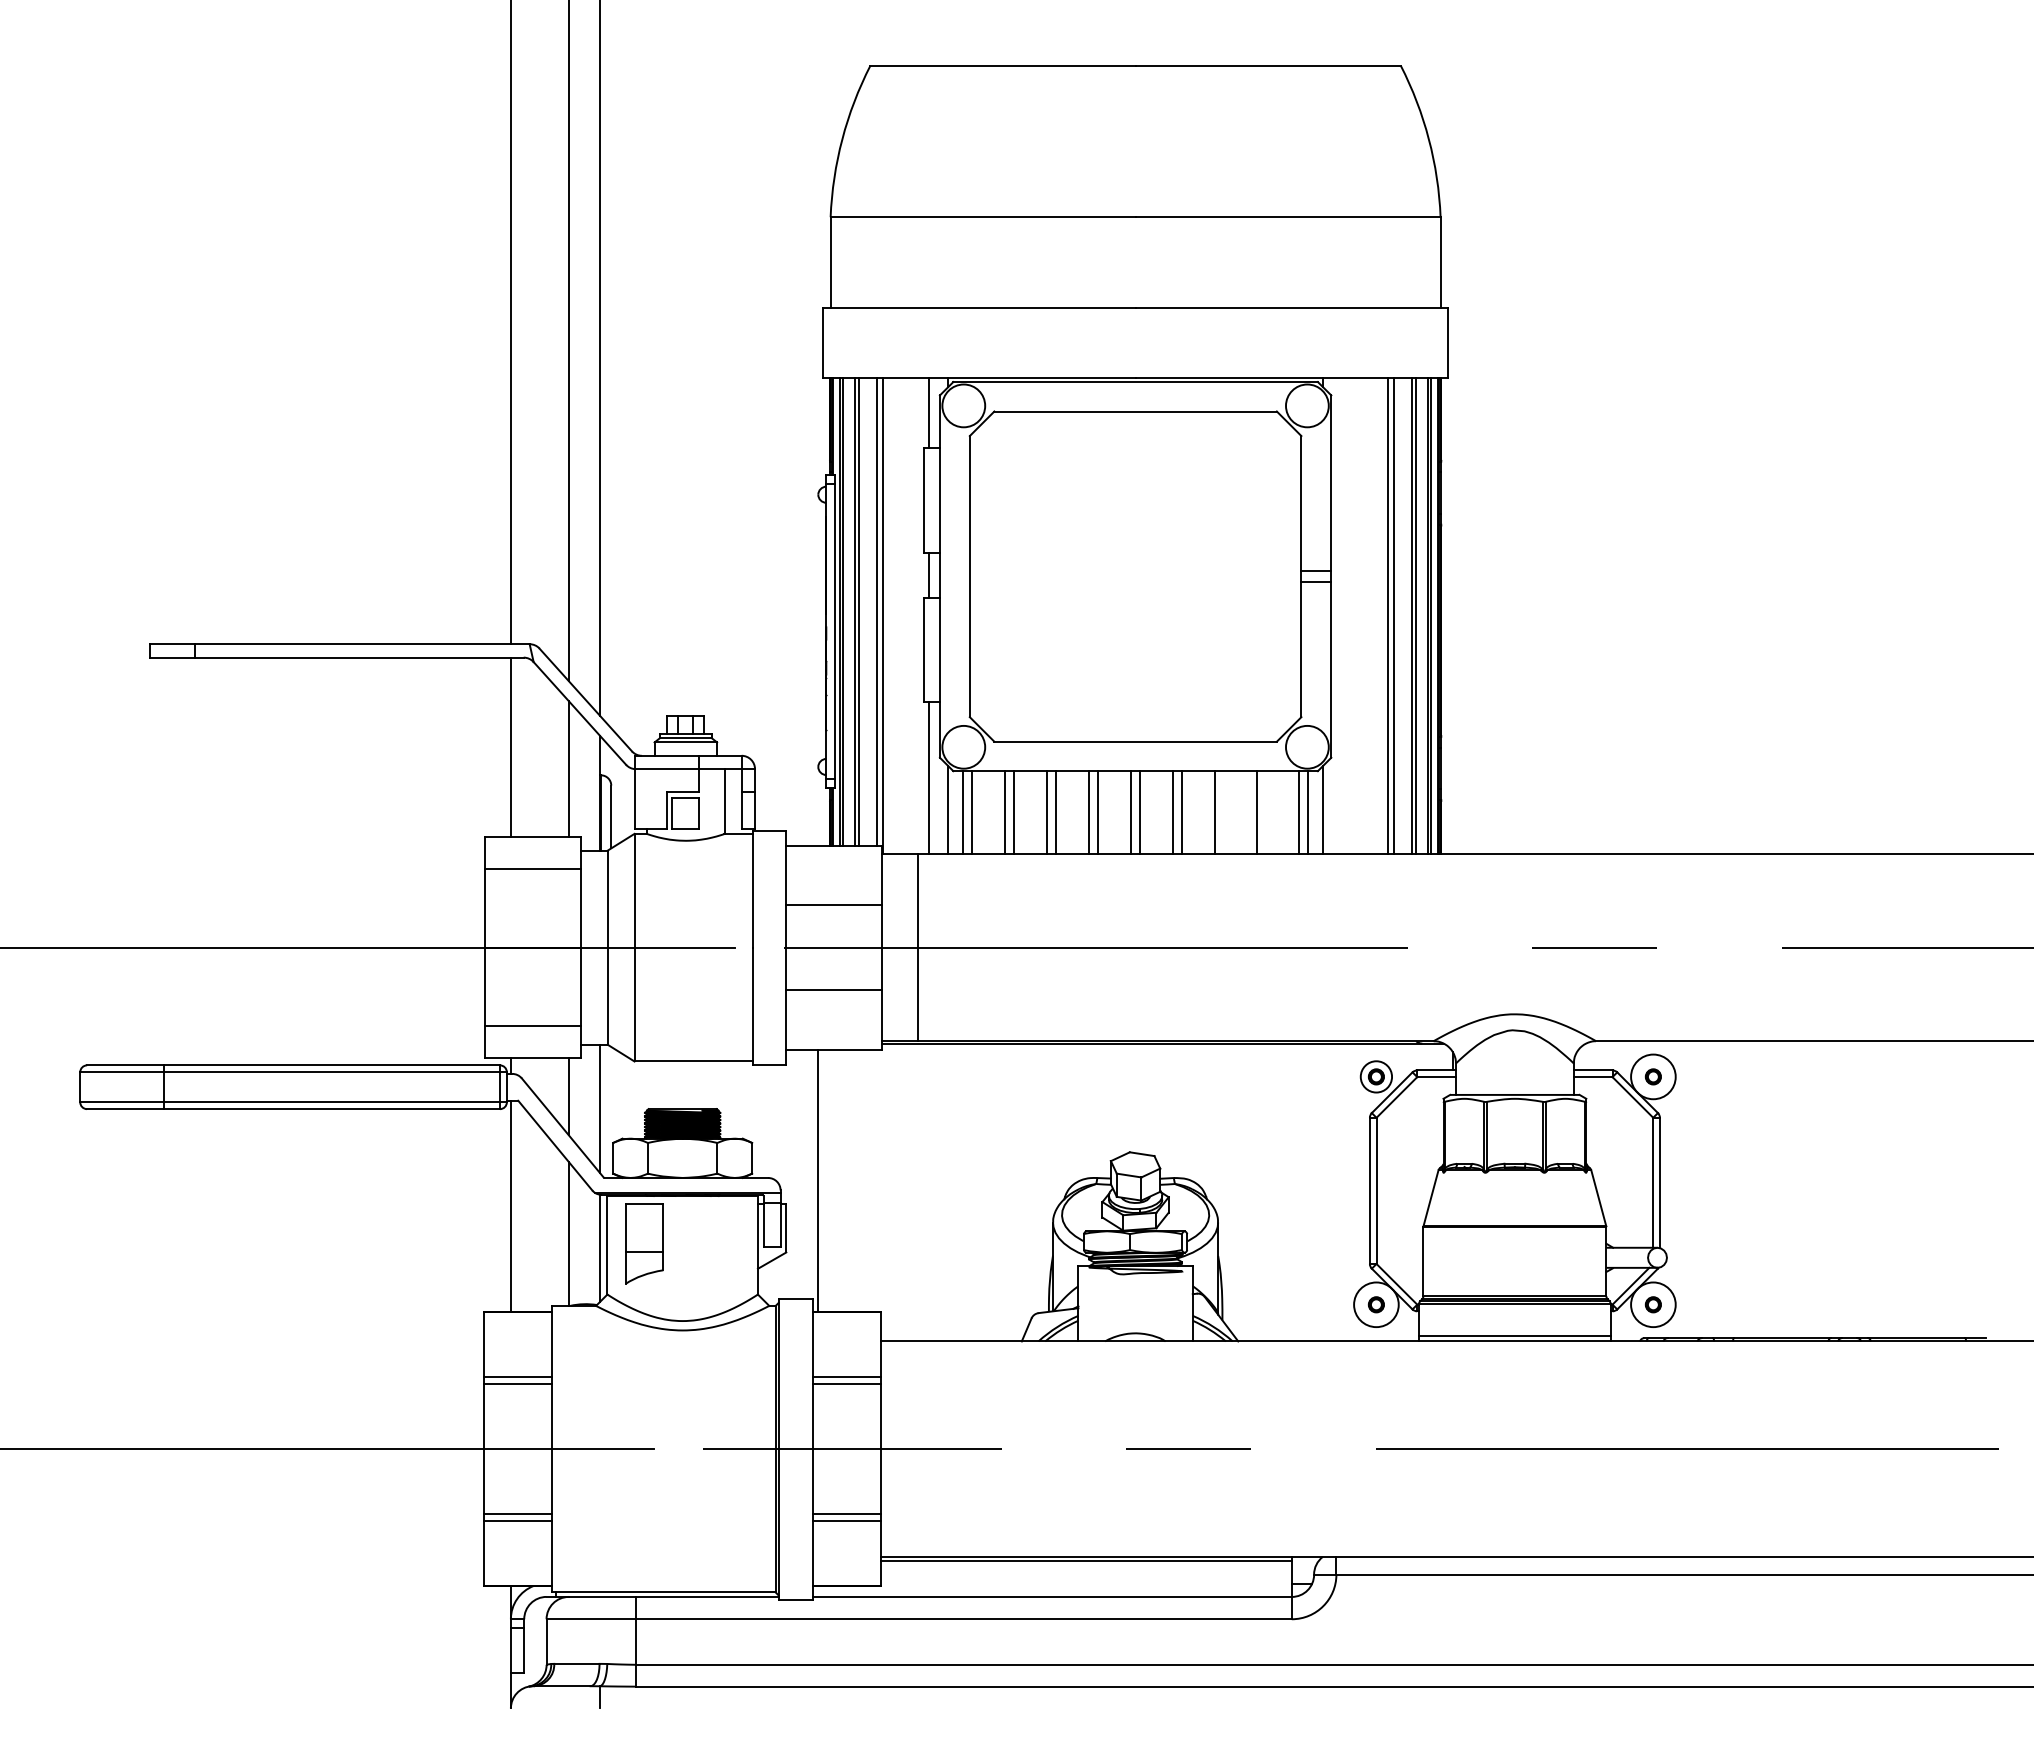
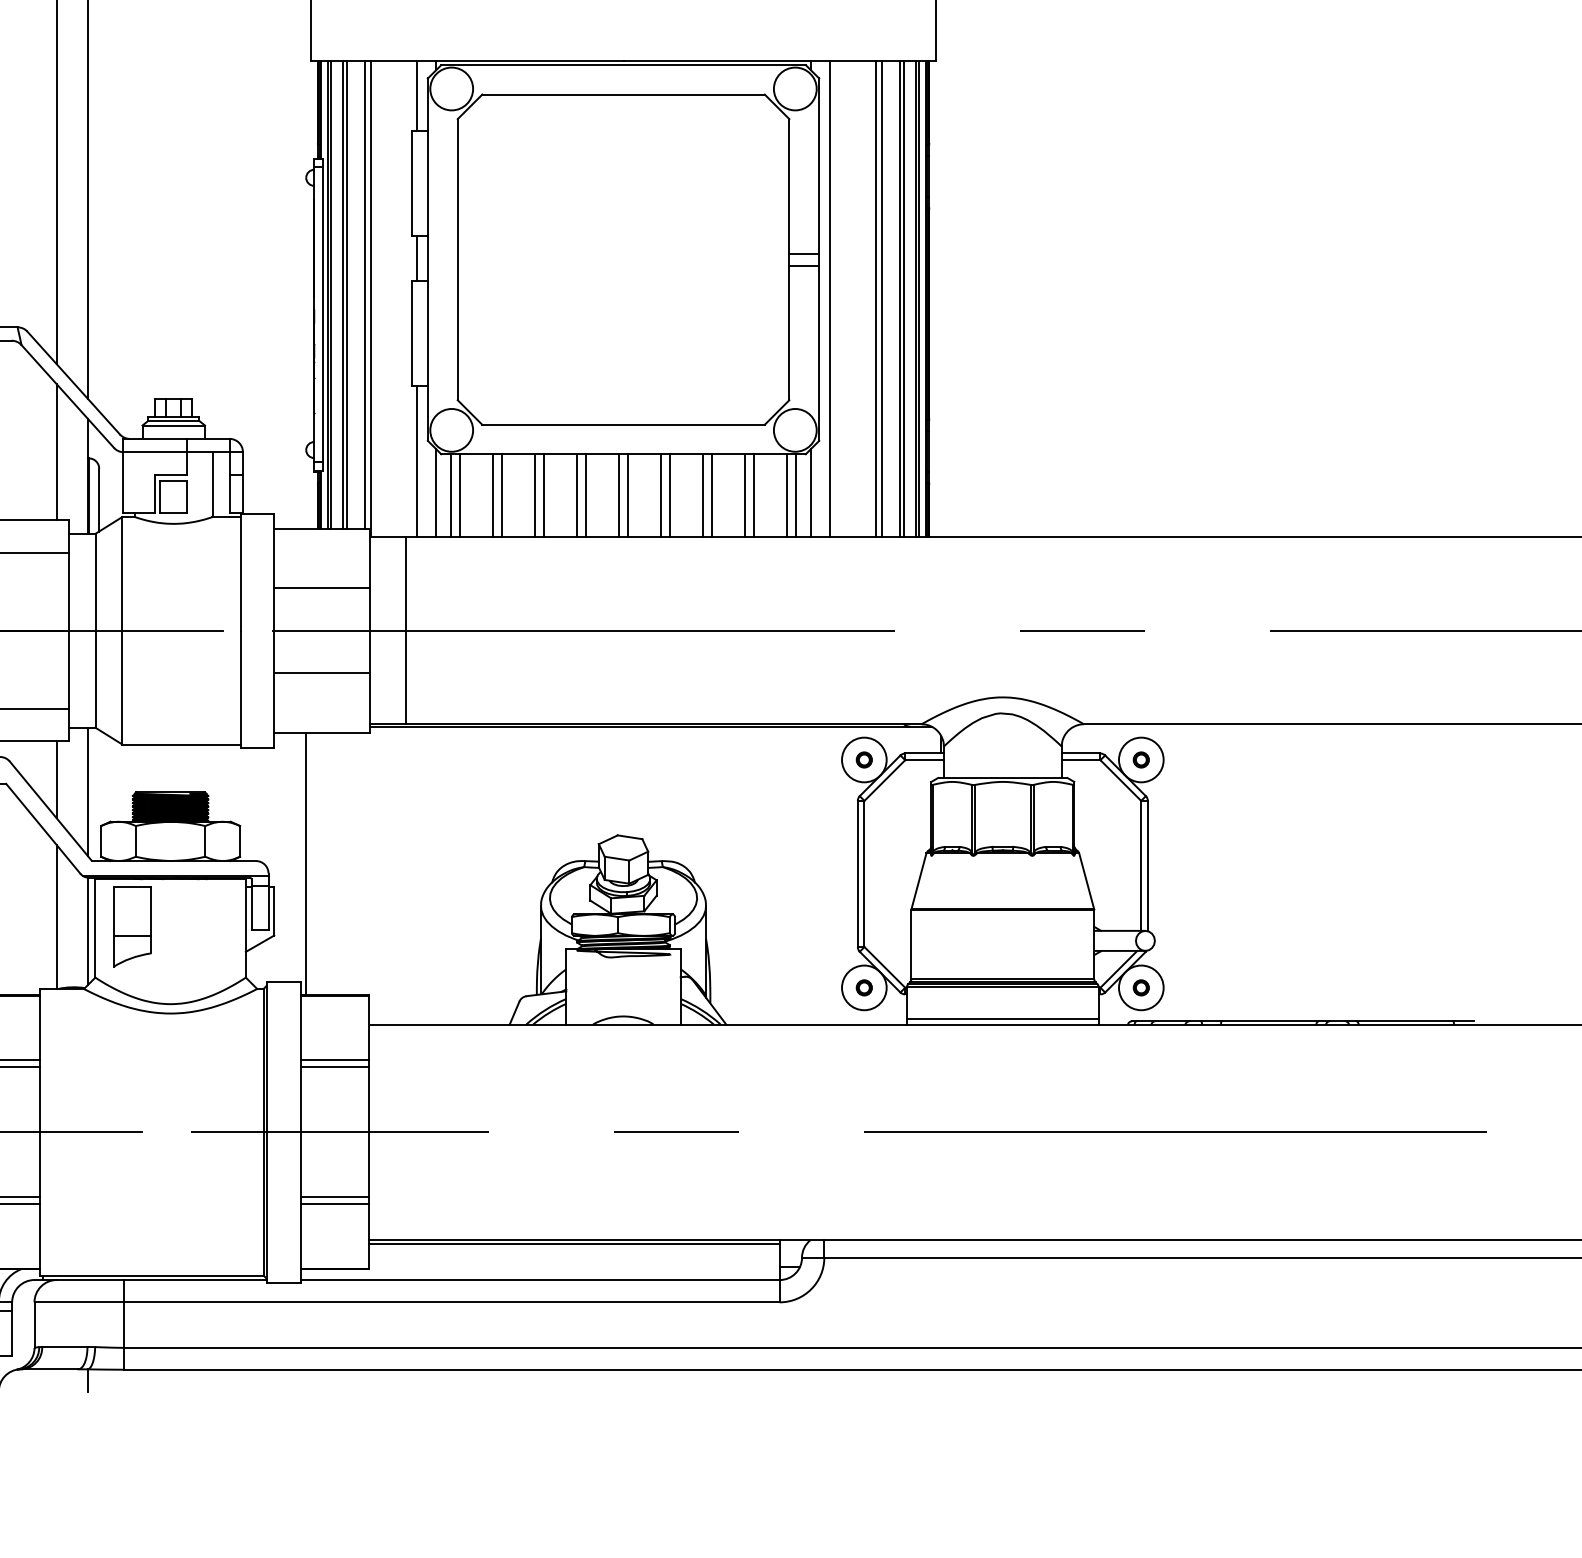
line: (1342, 616) -> (830, 299), added
line: (1223, 812) -> (711, 495), added
line: (1265, 812) -> (753, 495), added
circle: (1376, 1076) -> (864, 759), size x1.43

